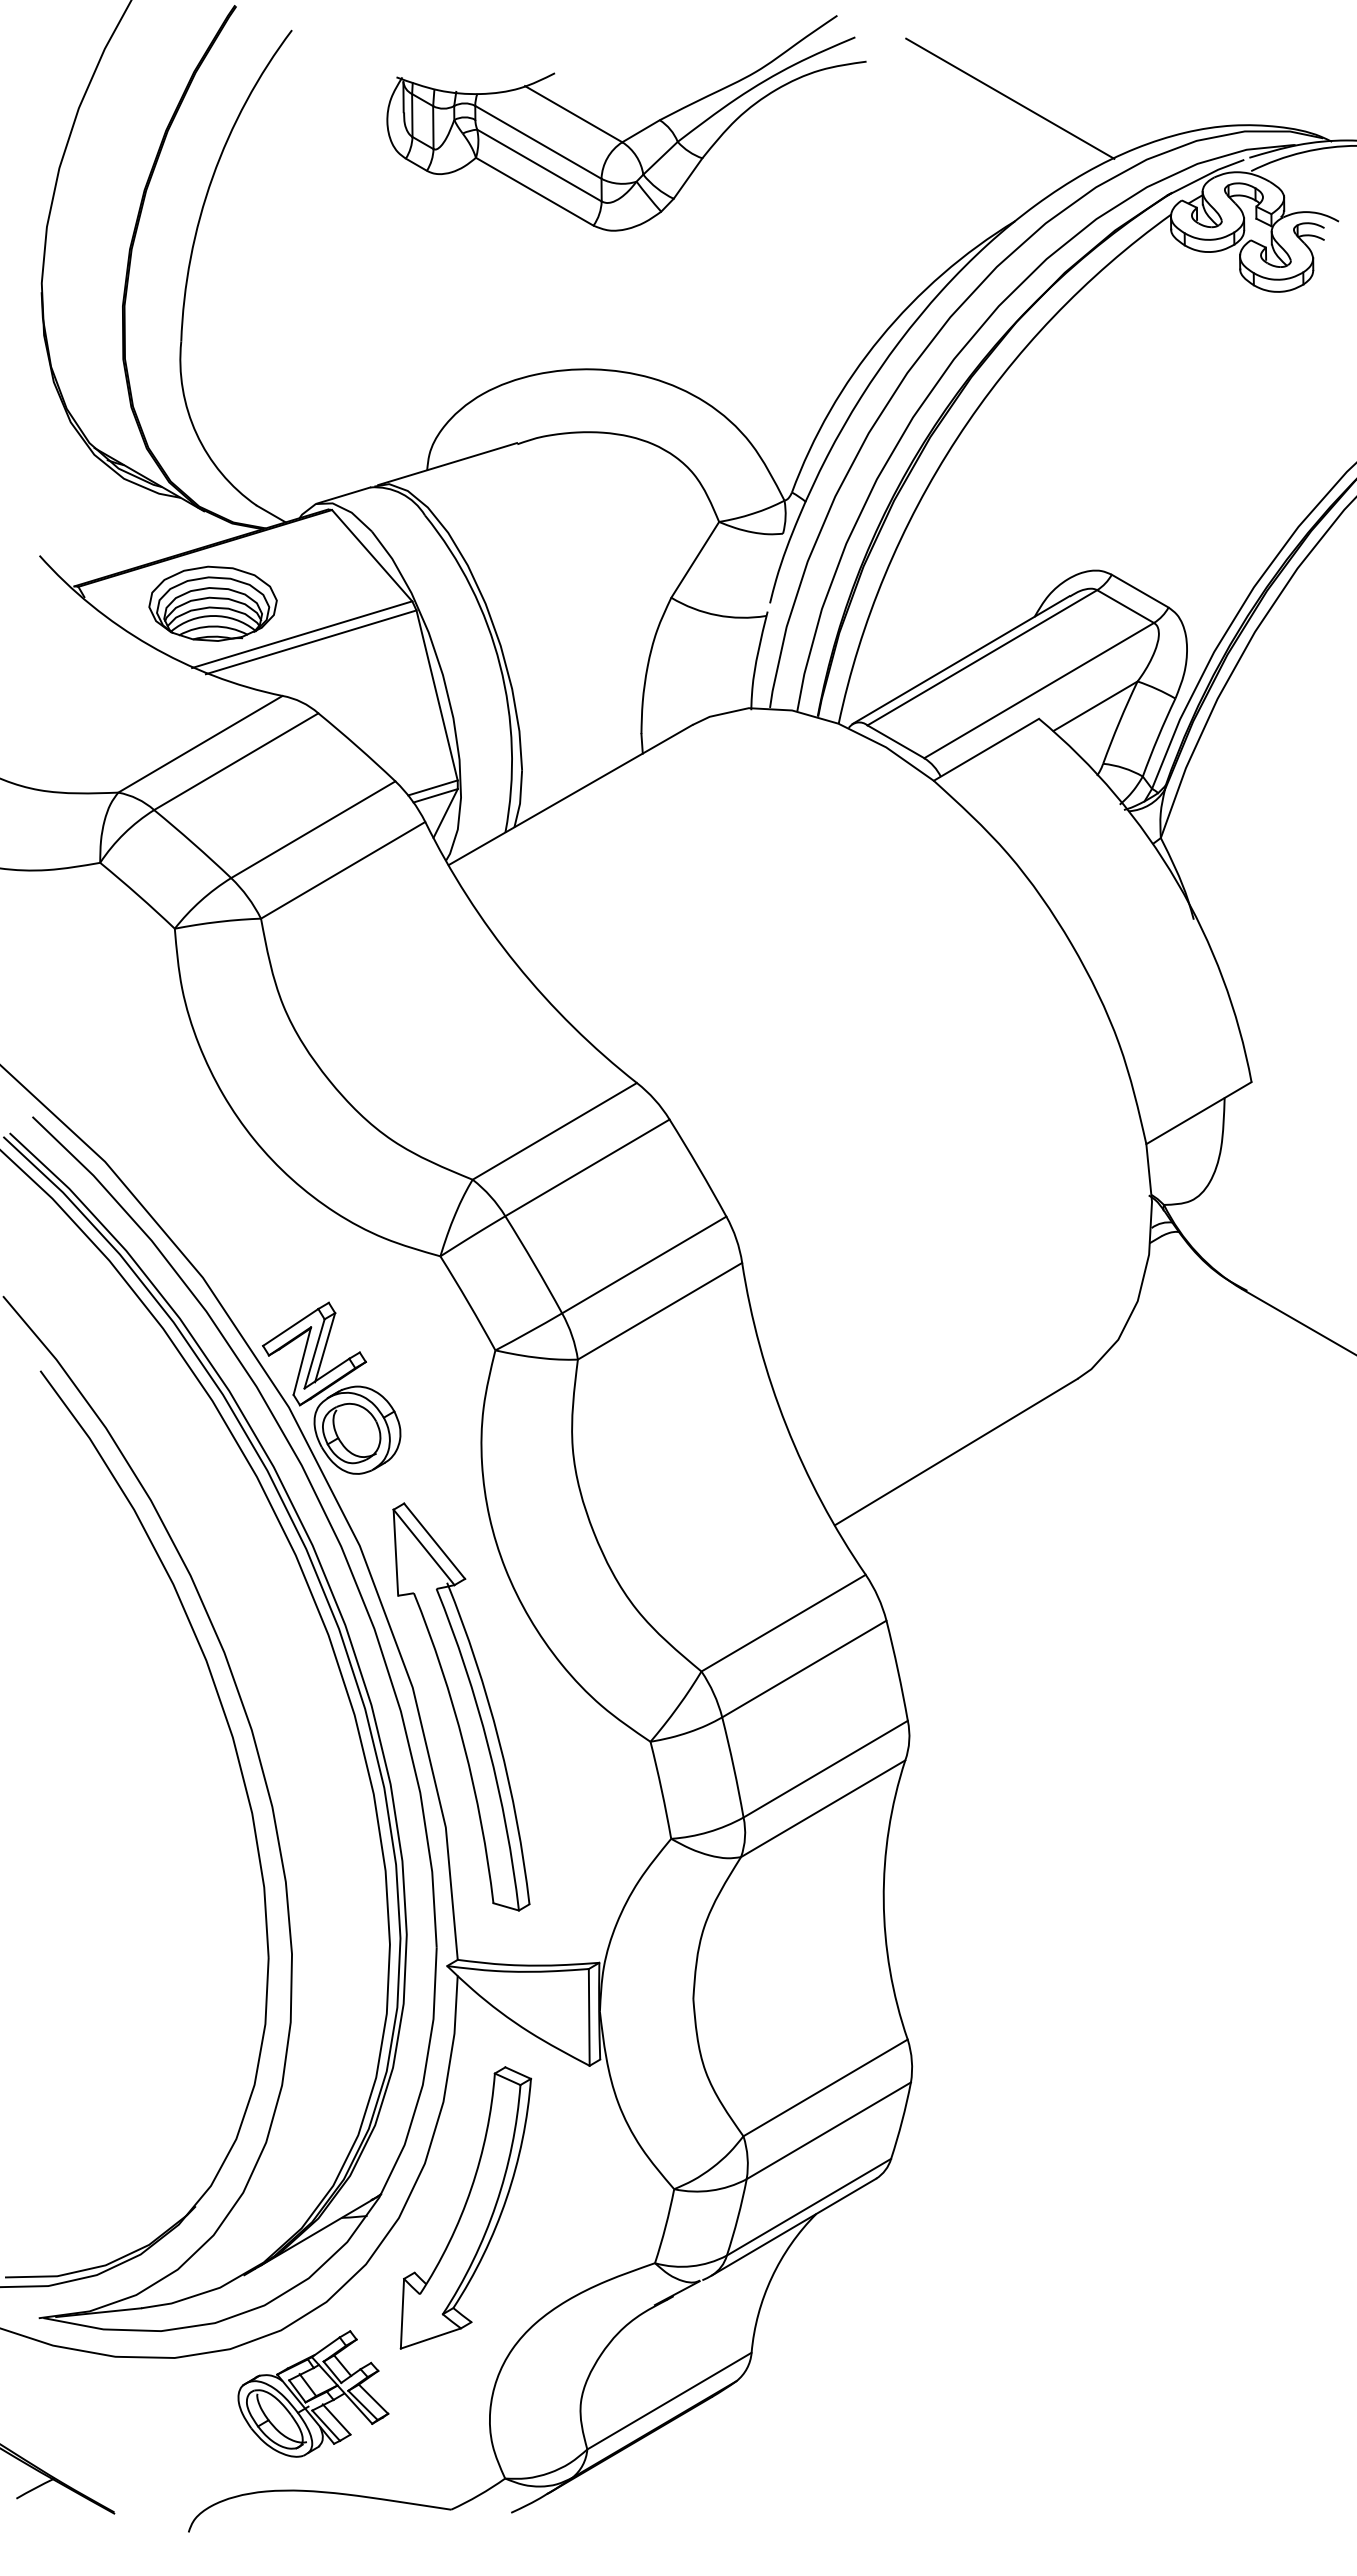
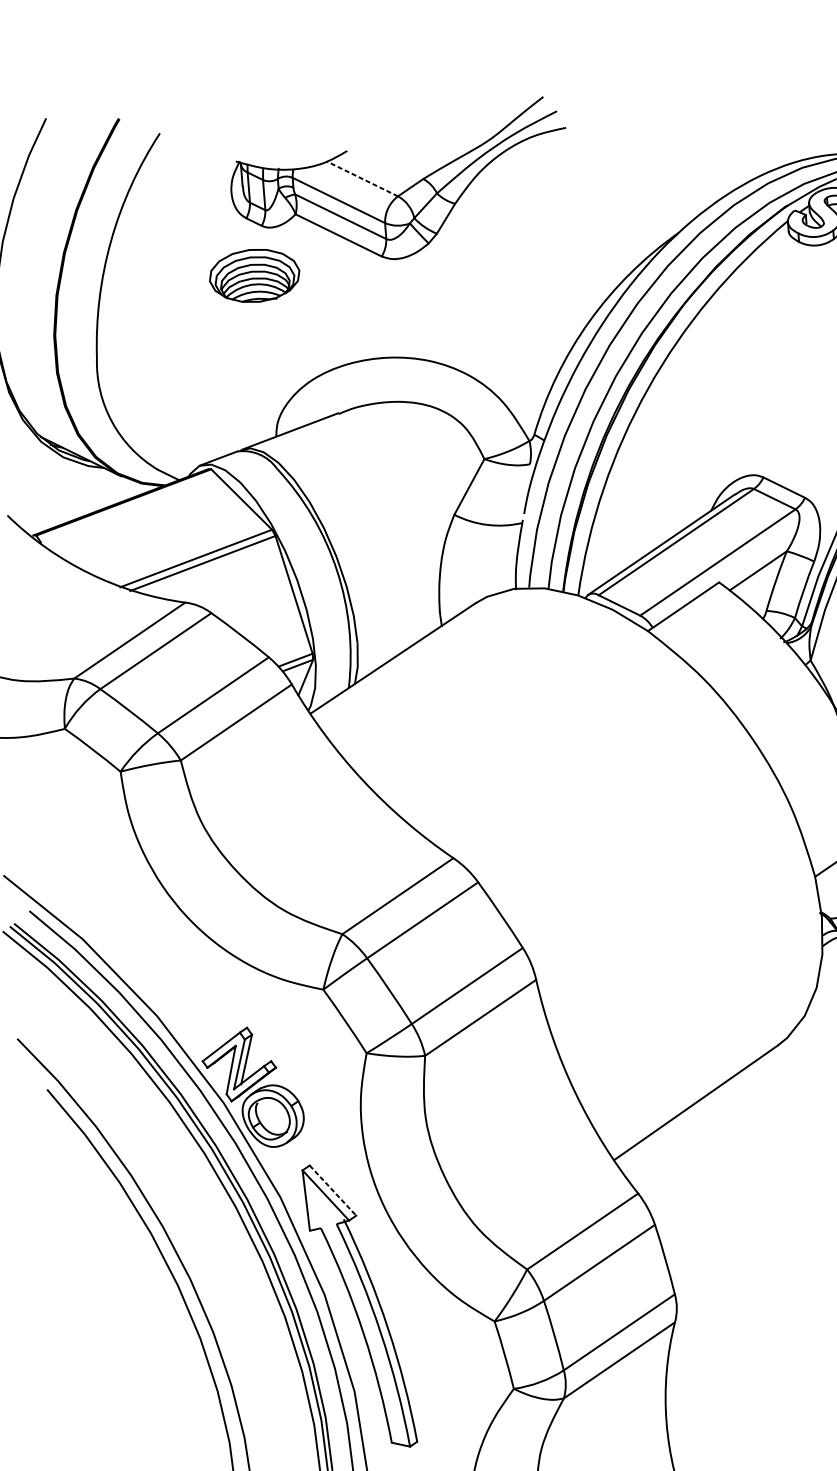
line: (1010, 98) -> (669, 146), removed
line: (573, 113) -> (362, 178), solid -> dashed
part: (212, 603) -> (254, 275), moved
line: (434, 1541) -> (332, 1190), solid -> dashed

